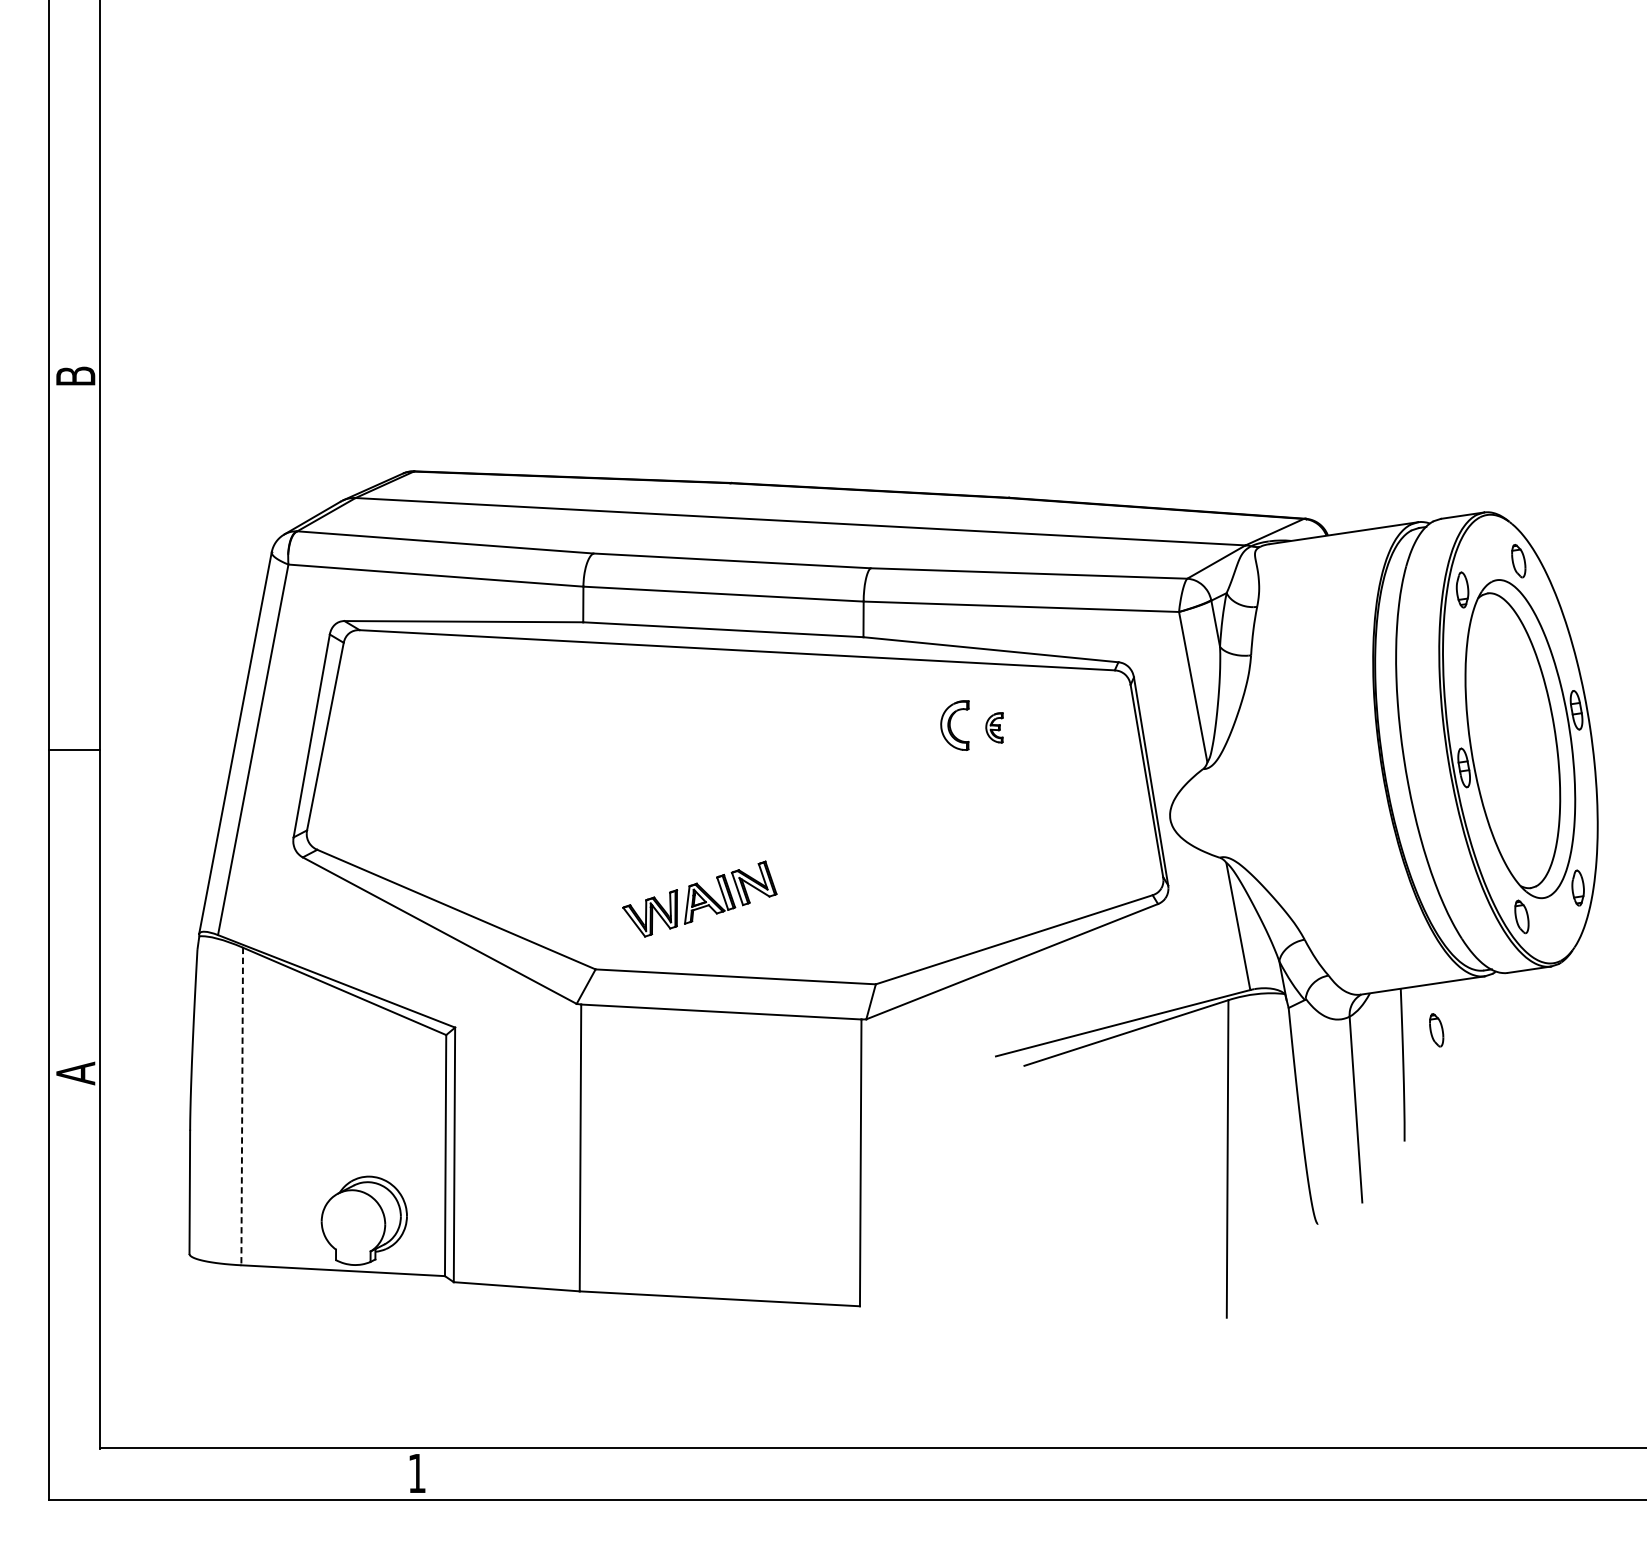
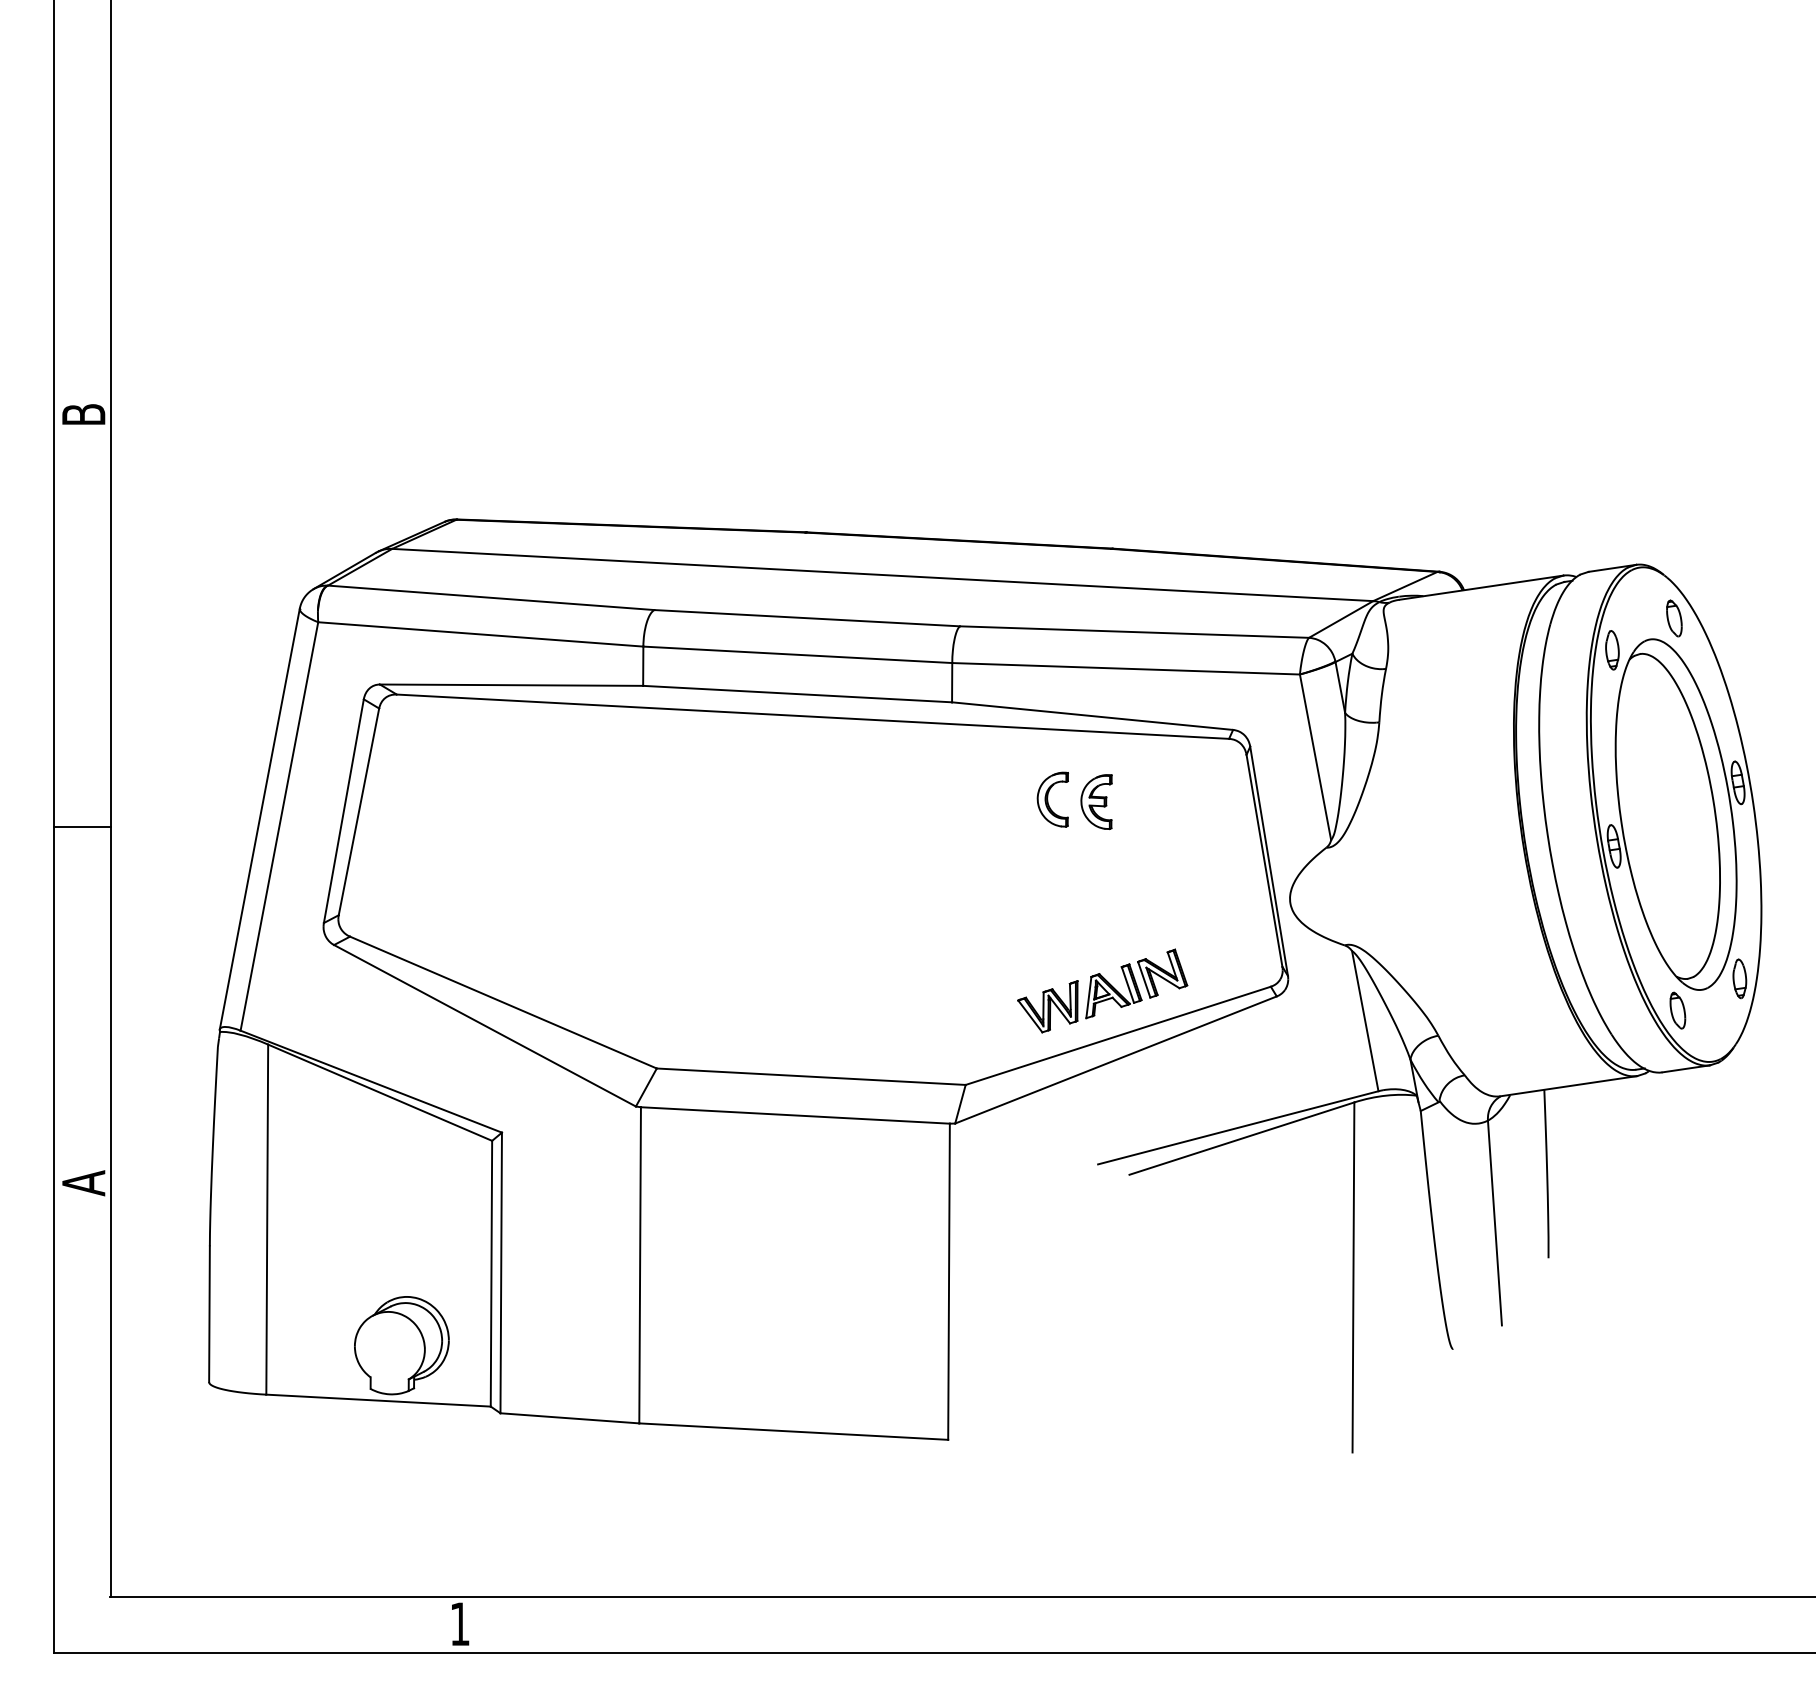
part: (994, 728) -> (1096, 802), size x1.67
part: (699, 898) -> (1102, 990), moved
part: (1436, 1030) -> (1583, 1135), removed
line: (242, 1107) -> (267, 1220), dashed -> solid

